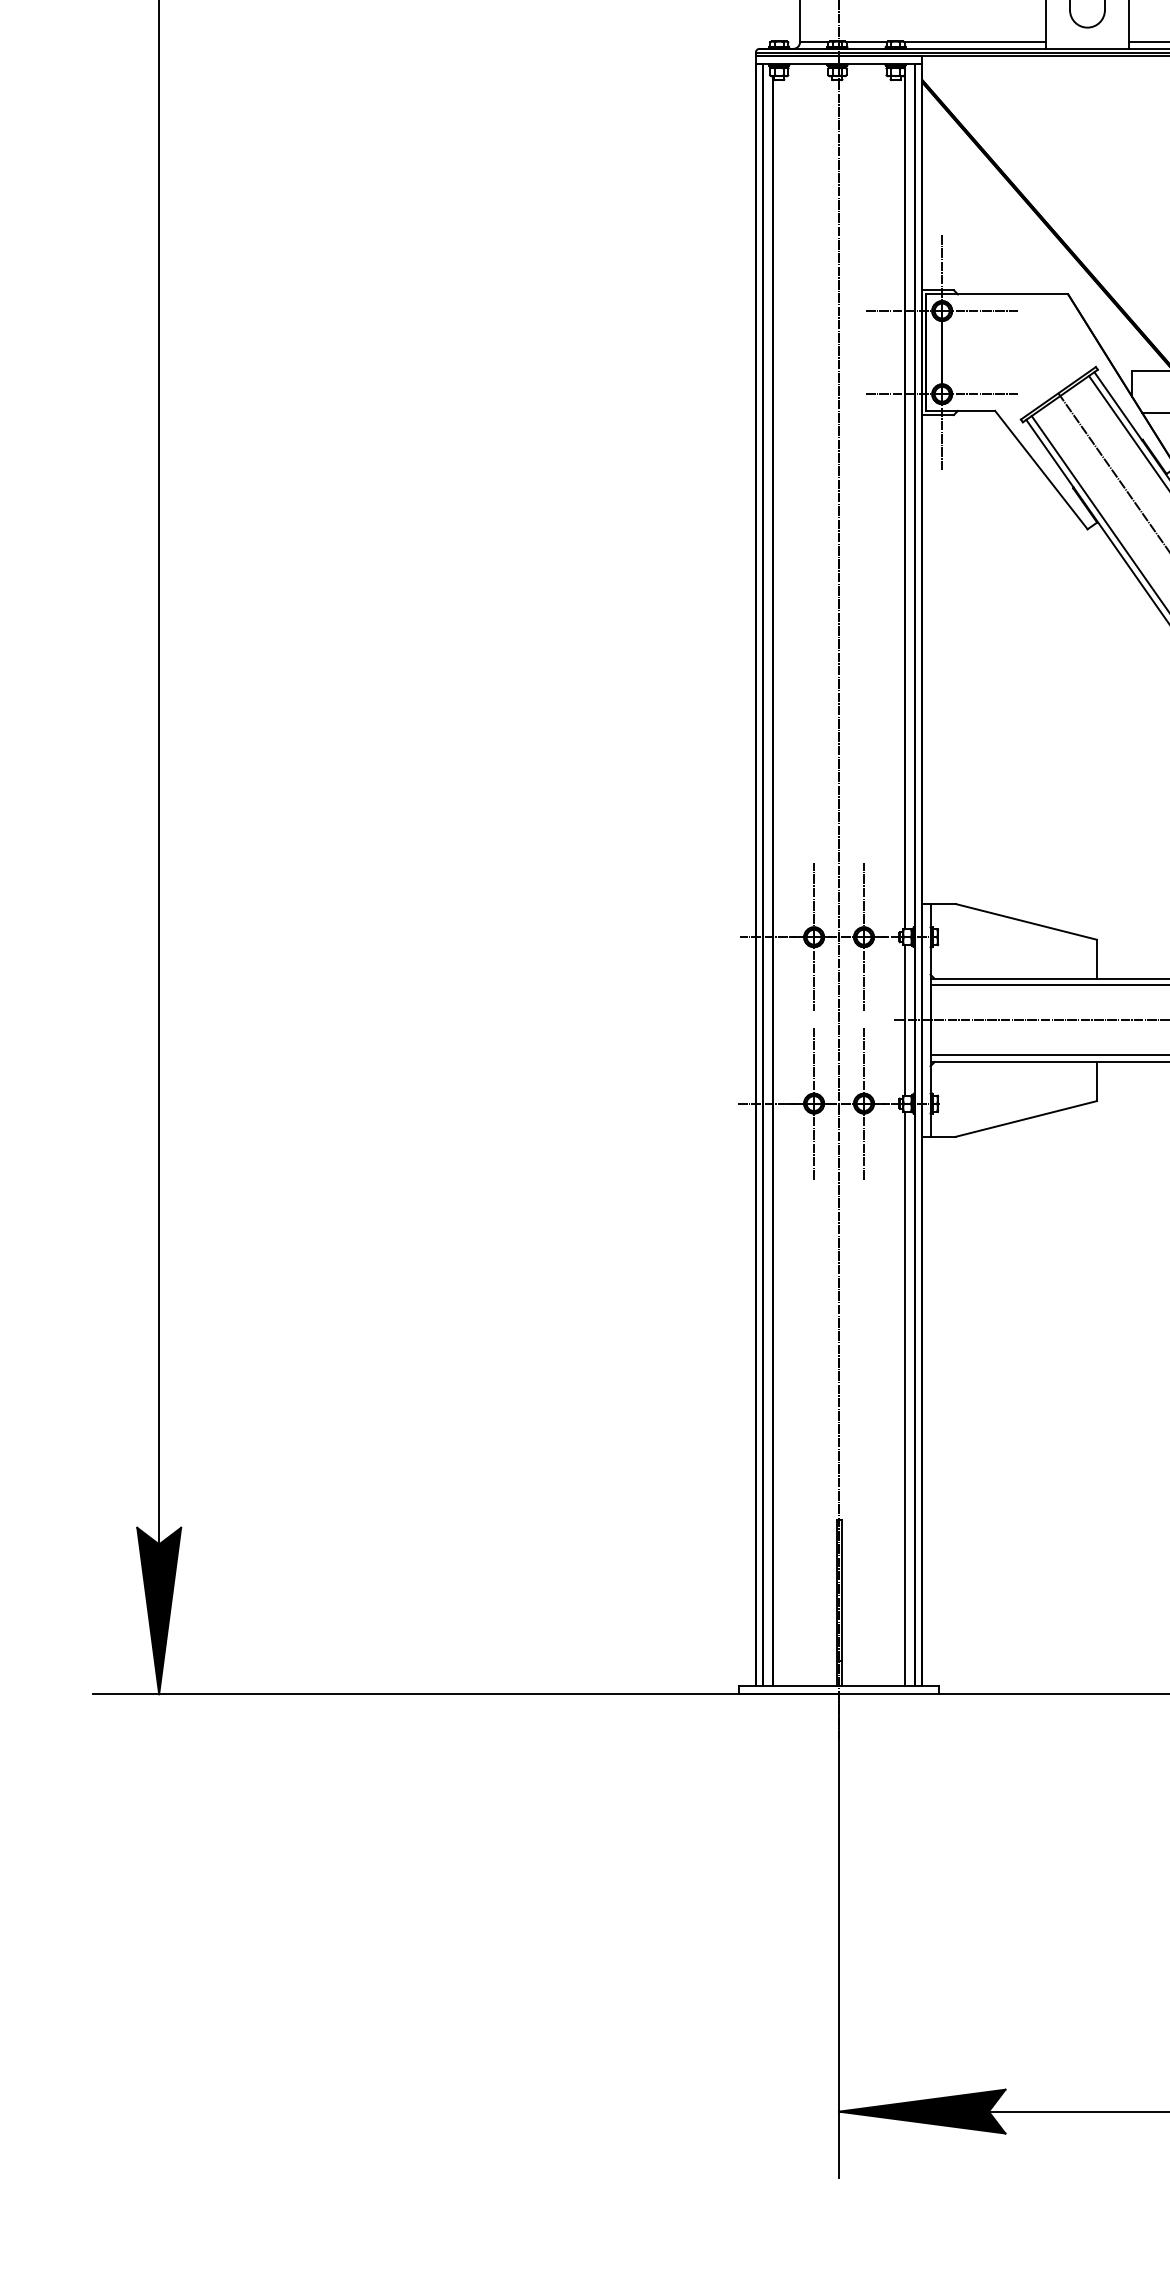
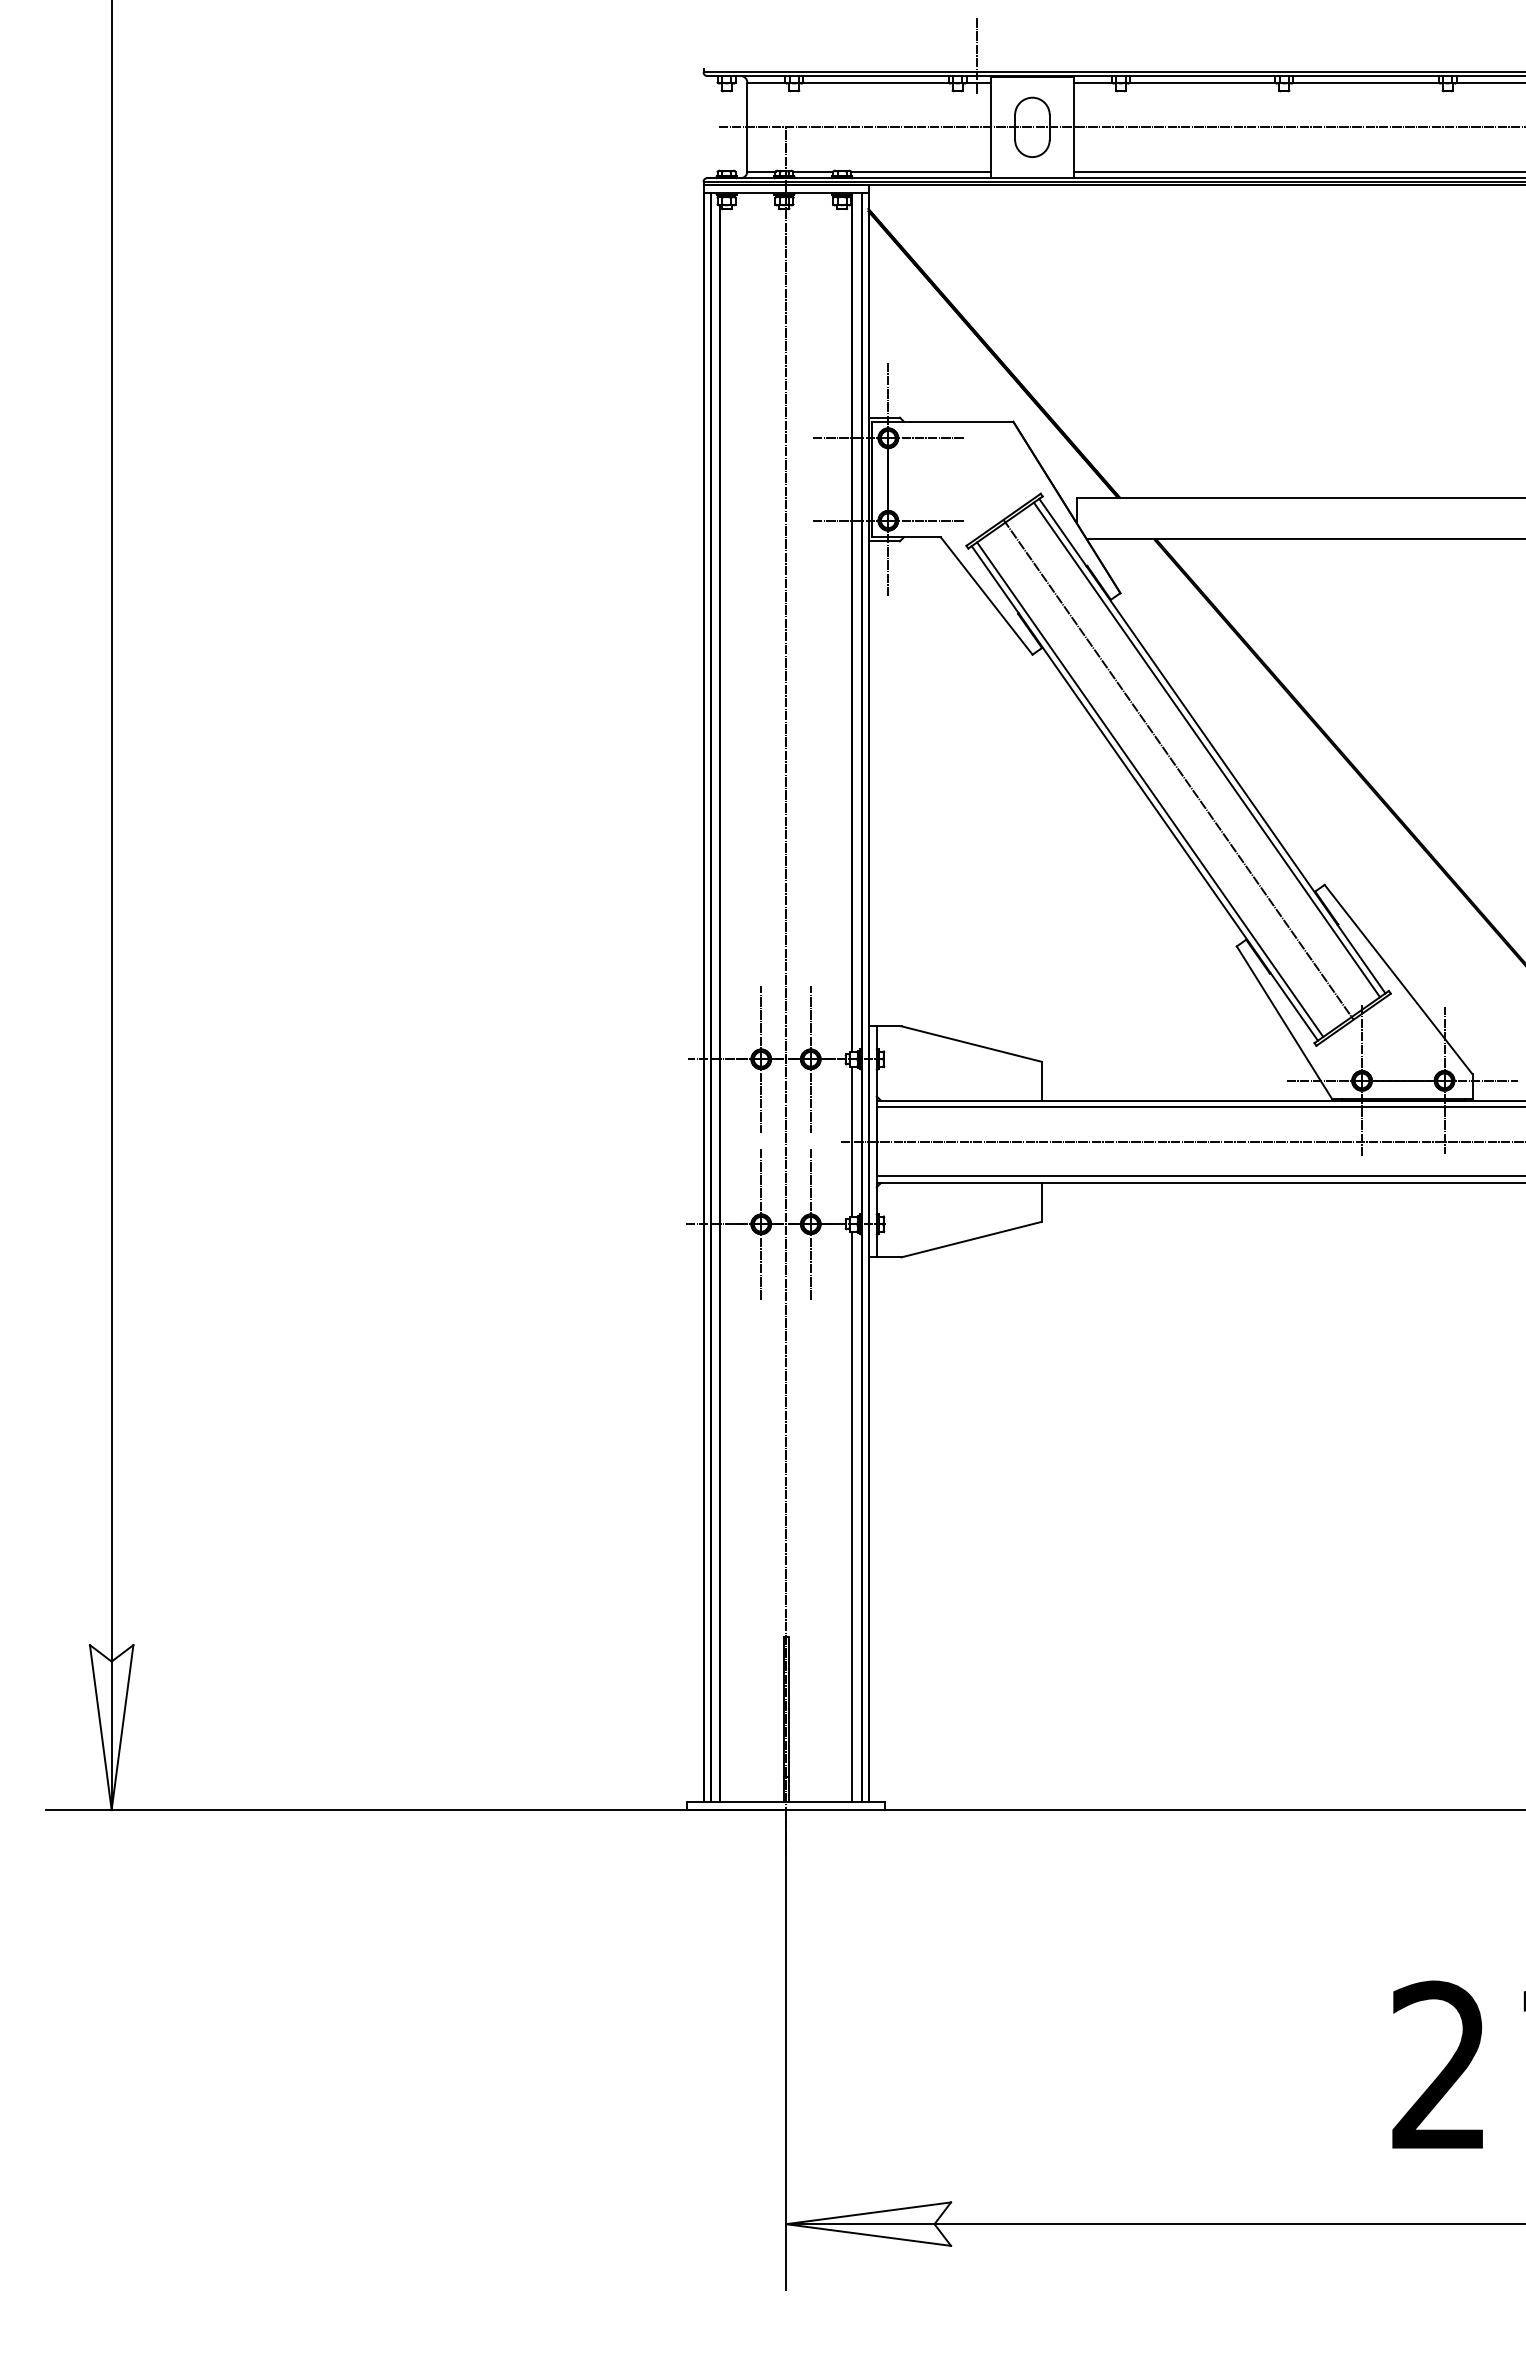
fill: (159, 1610) -> (111, 1727), removed
fill: (922, 2110) -> (868, 2223), removed

